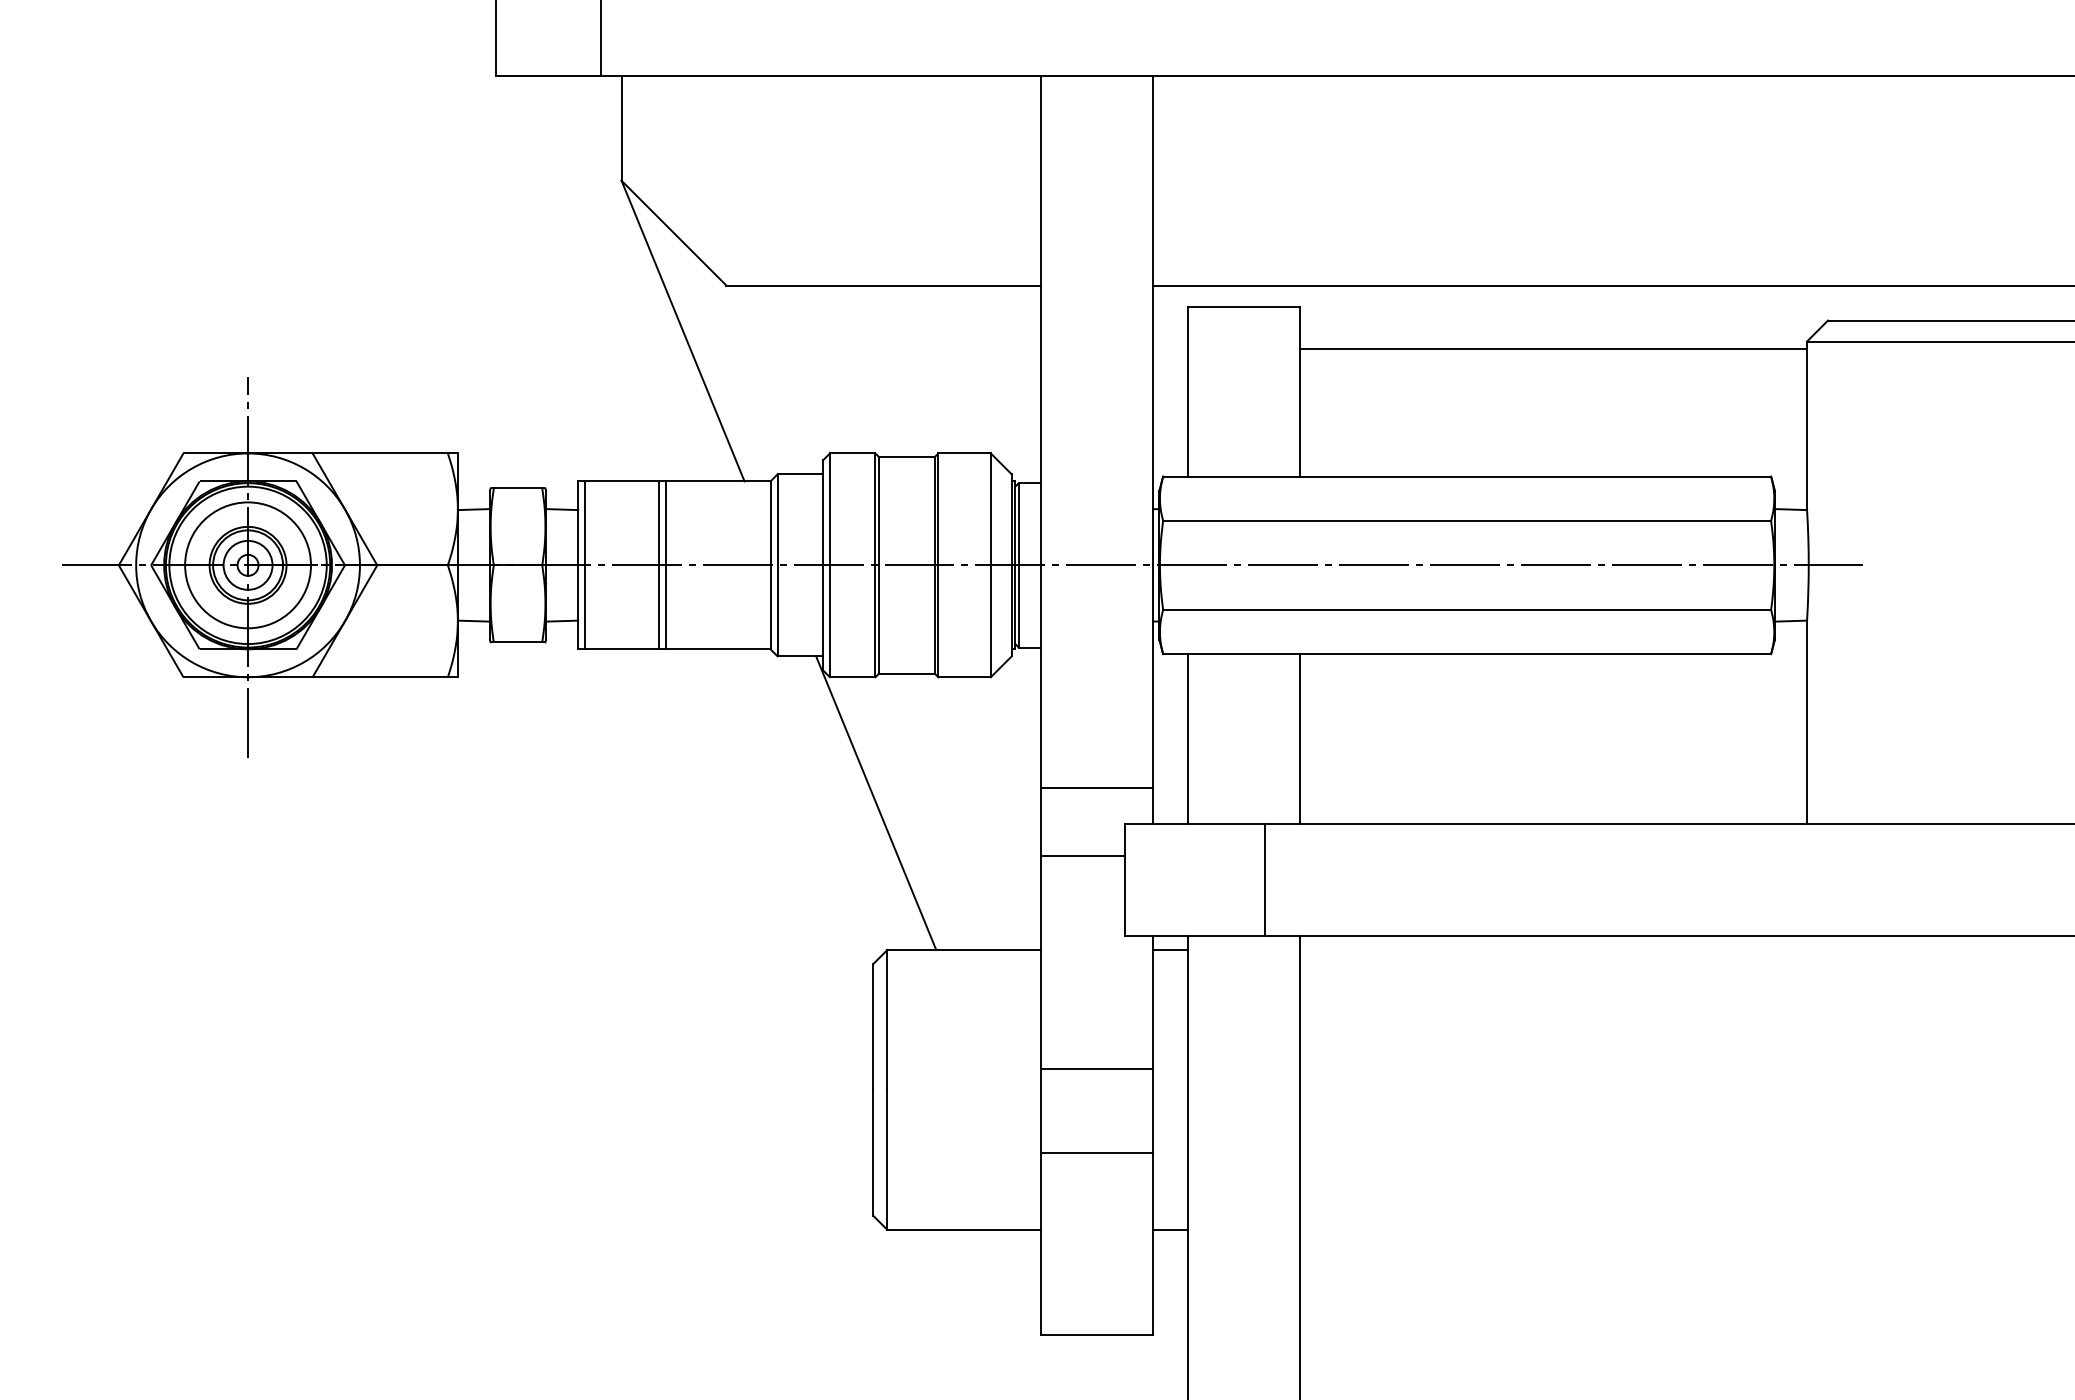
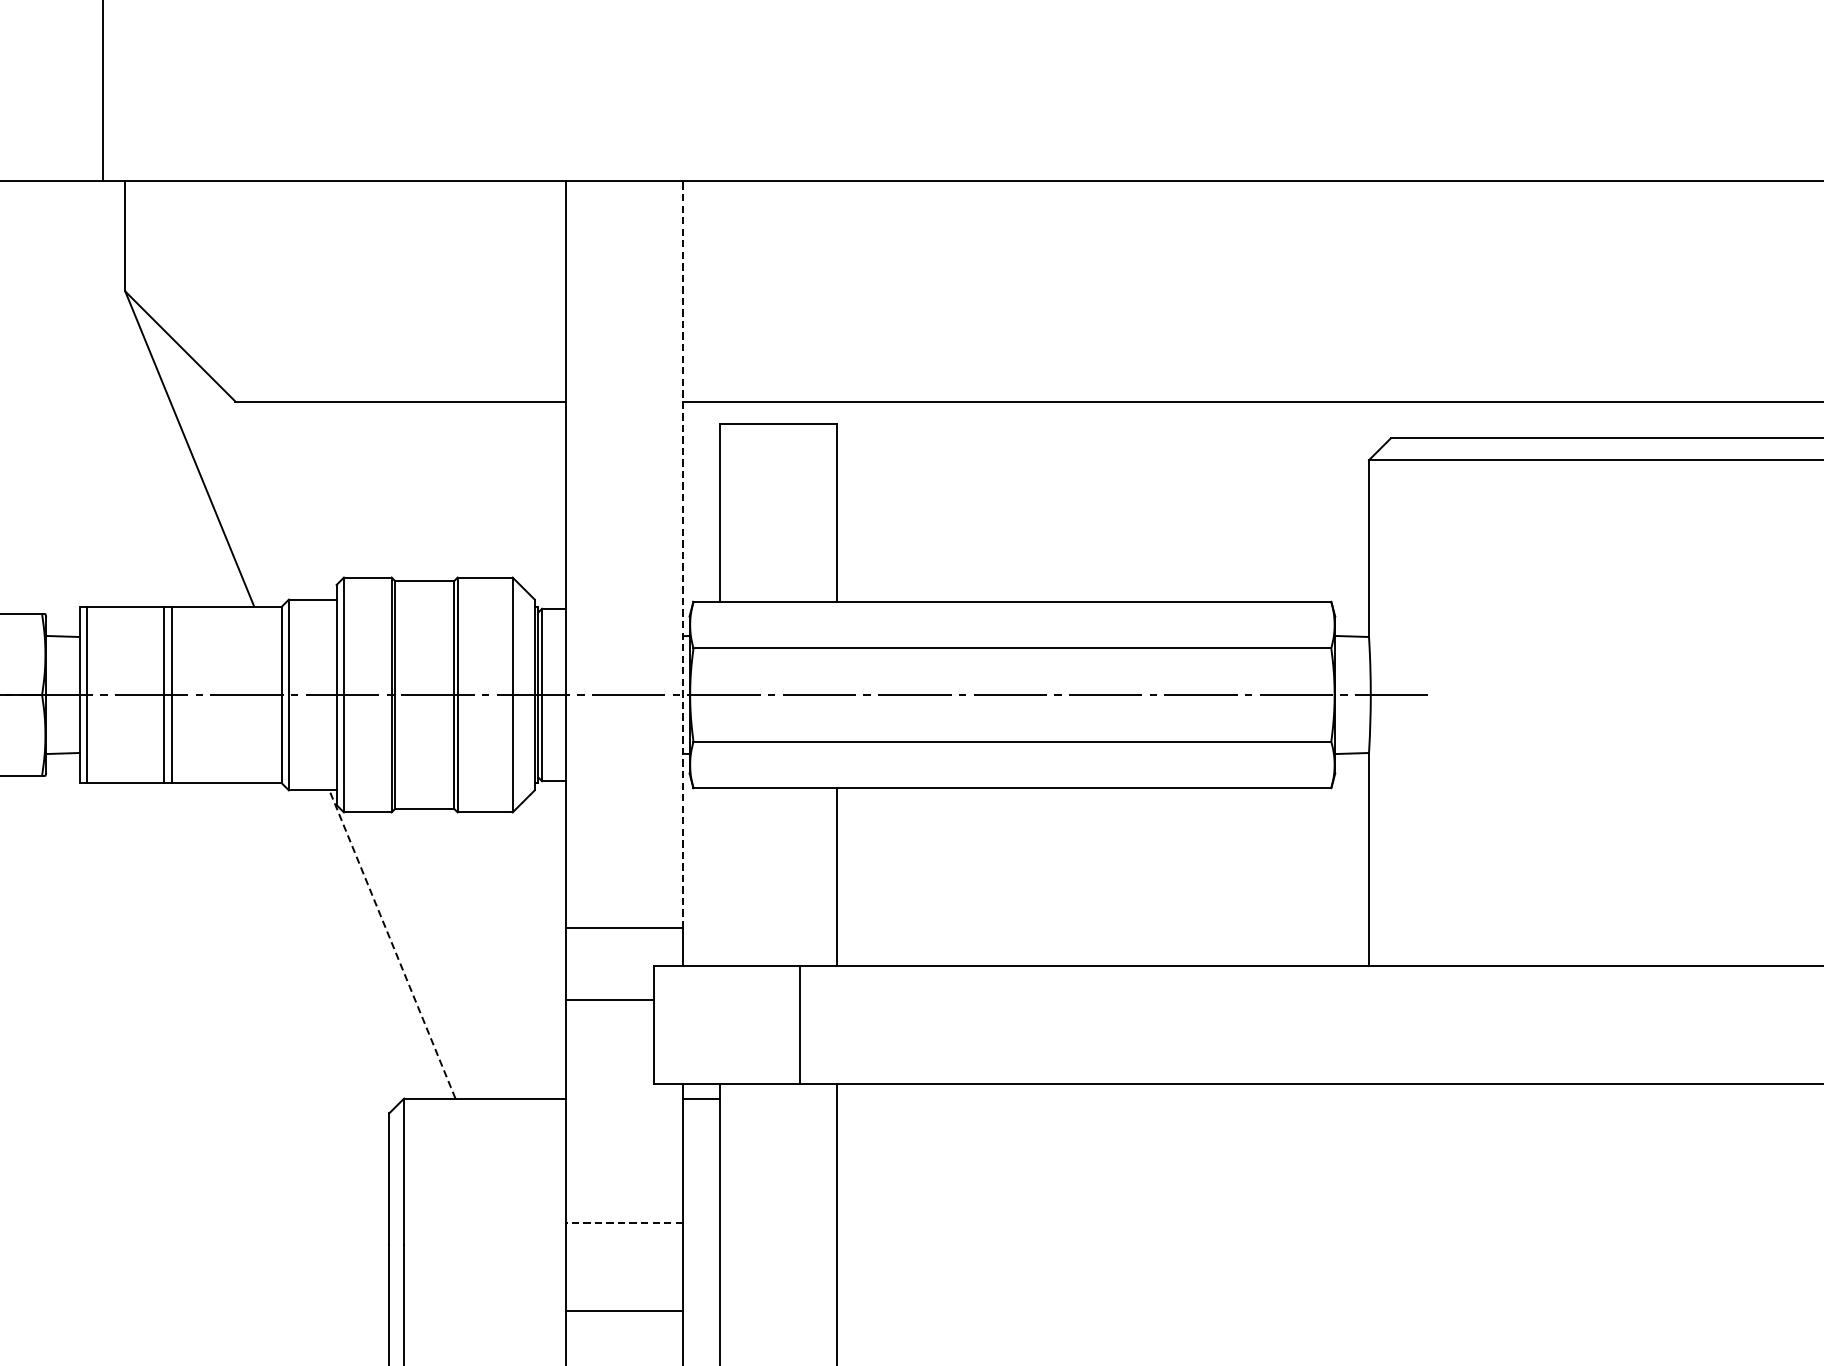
line: (1553, 348) -> (1103, 467), removed
line: (1153, 431) -> (683, 554), solid -> dashed
line: (1188, 739) -> (720, 877), removed
line: (876, 803) -> (392, 944), solid -> dashed
line: (1097, 1068) -> (624, 1222), solid -> dashed

